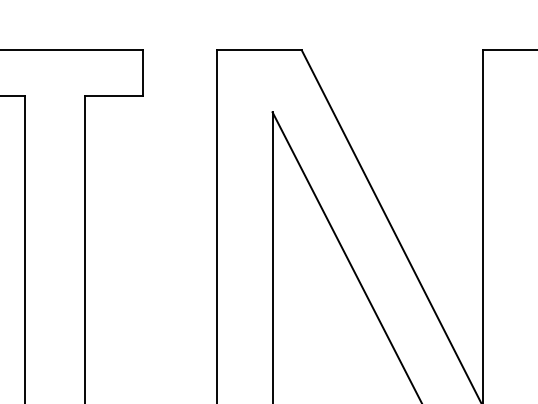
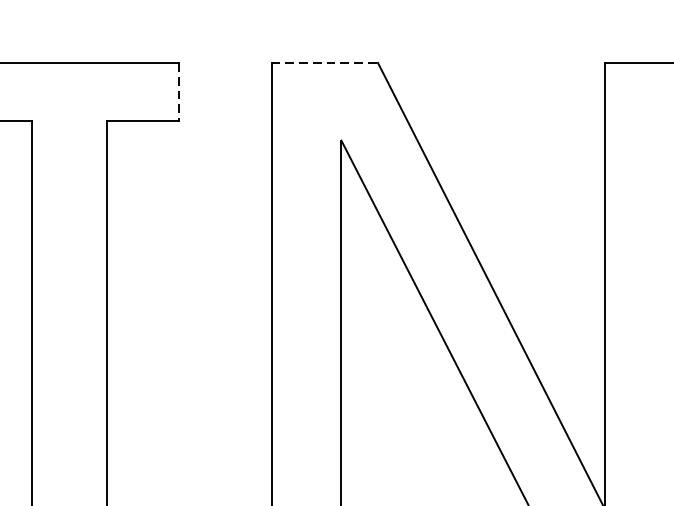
line: (259, 50) -> (325, 63), solid -> dashed
line: (142, 73) -> (178, 92), solid -> dashed

